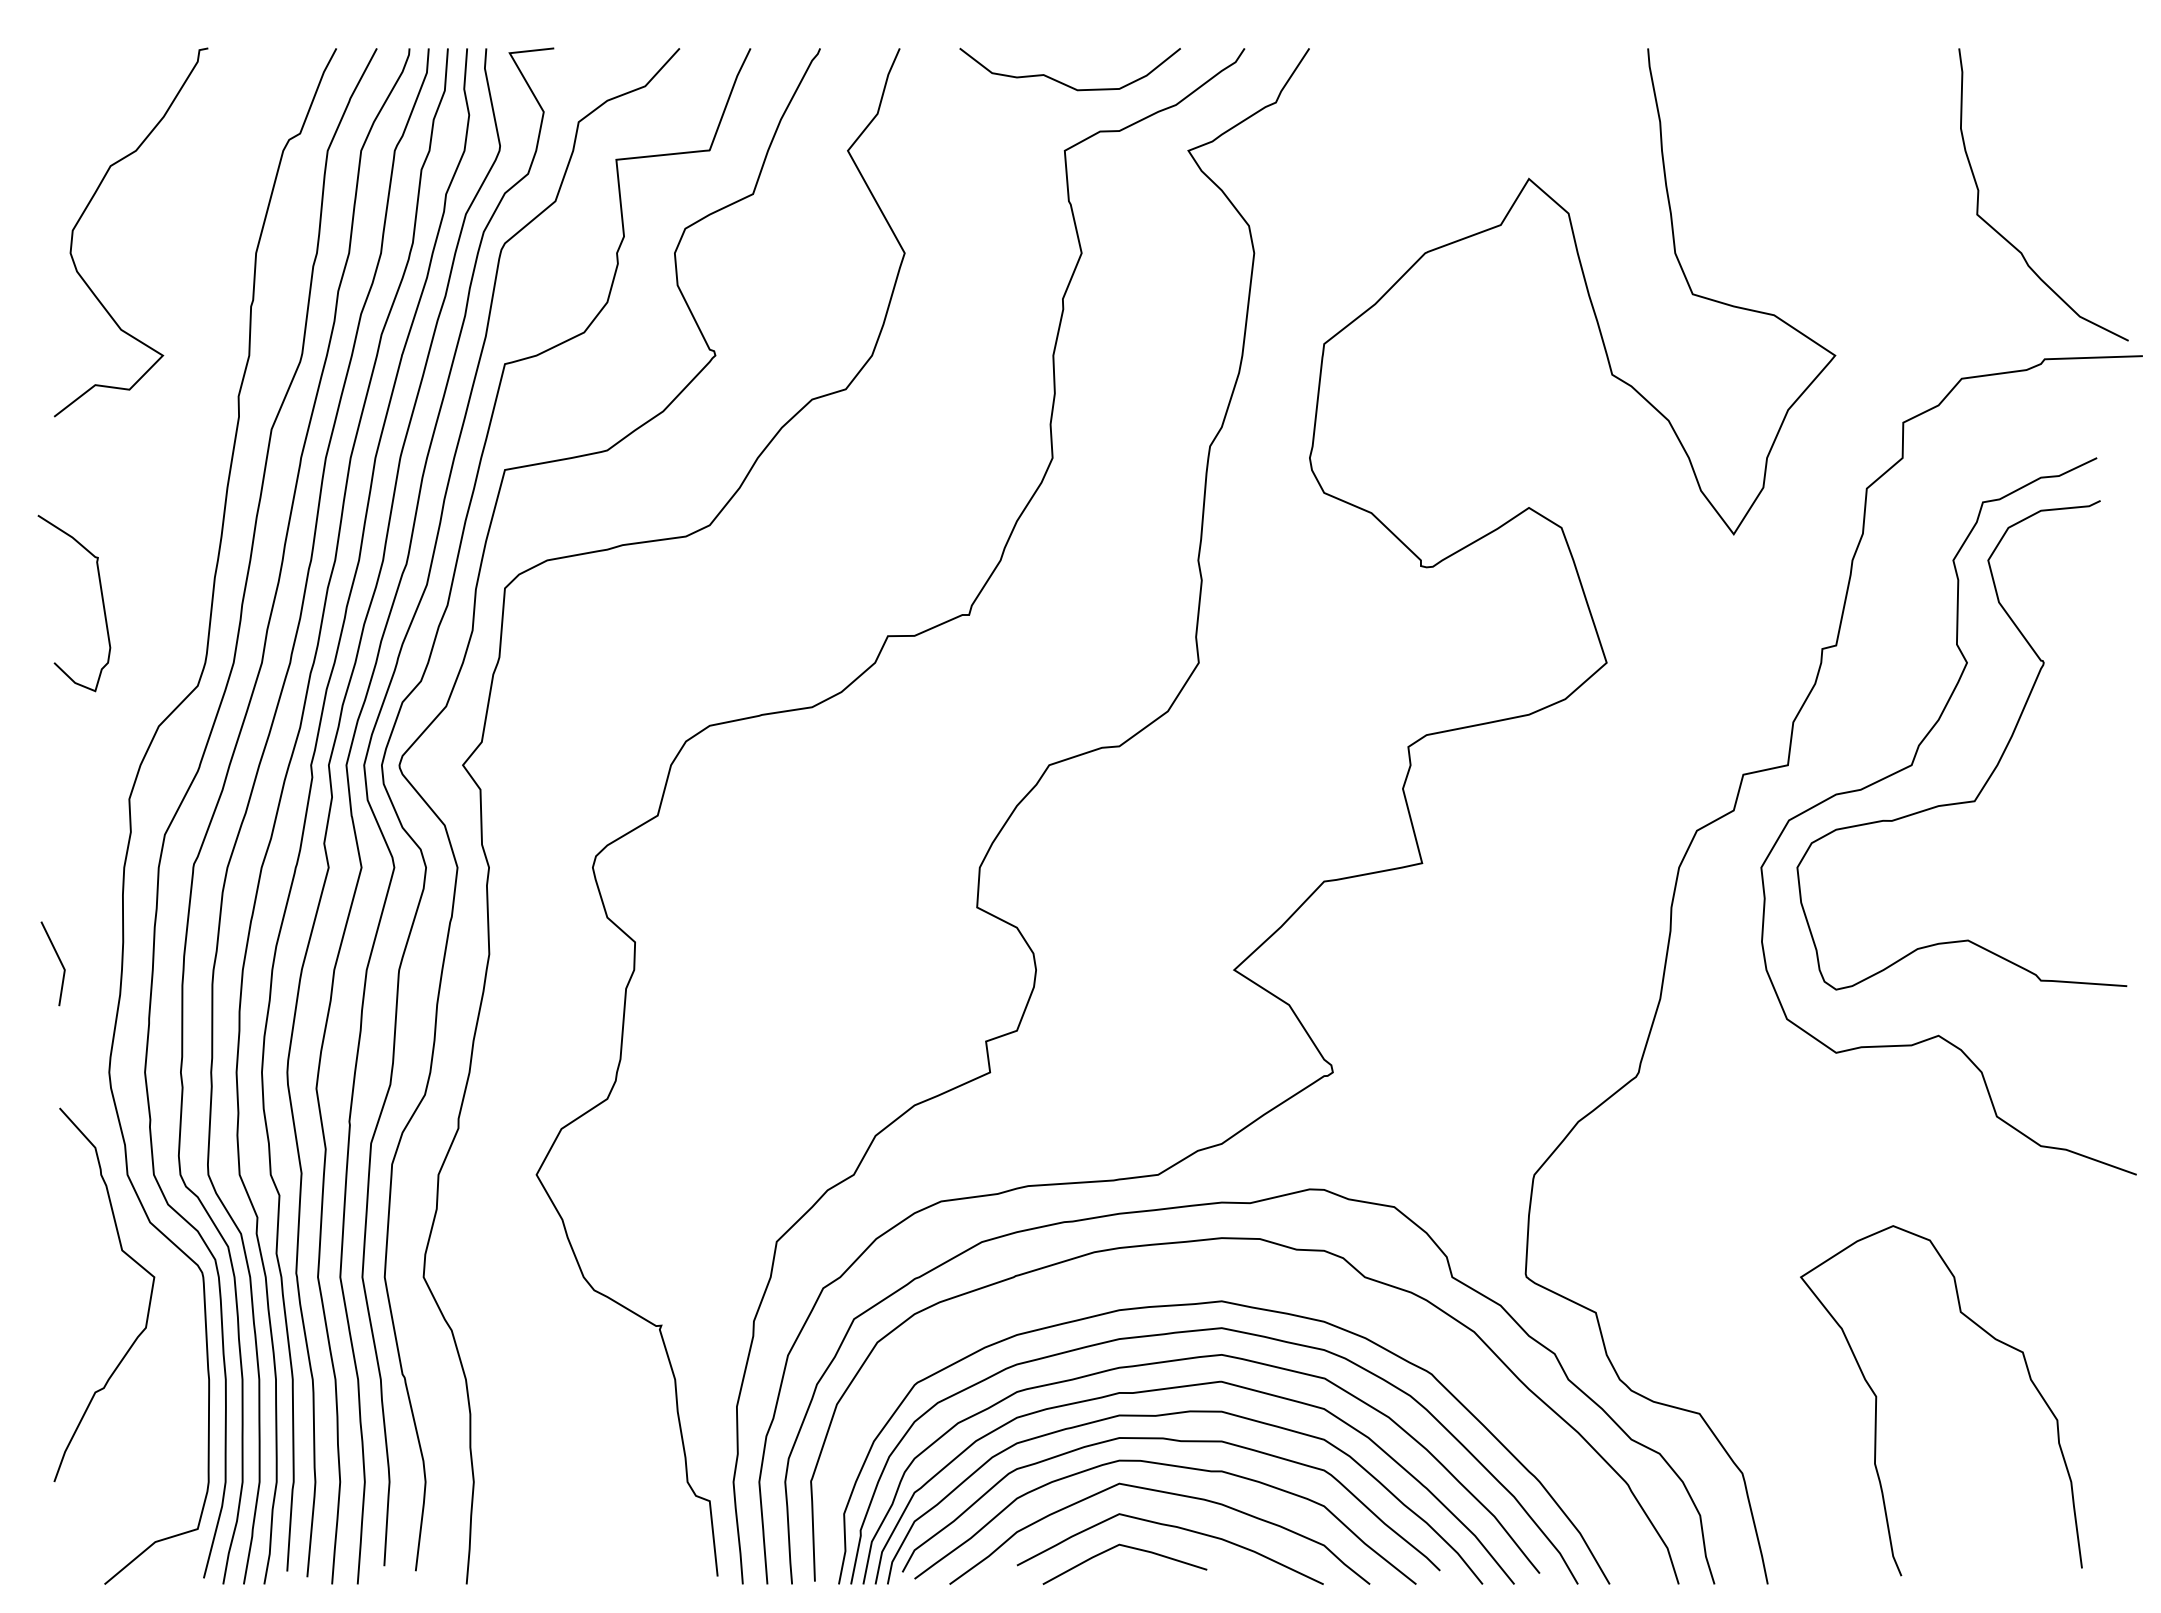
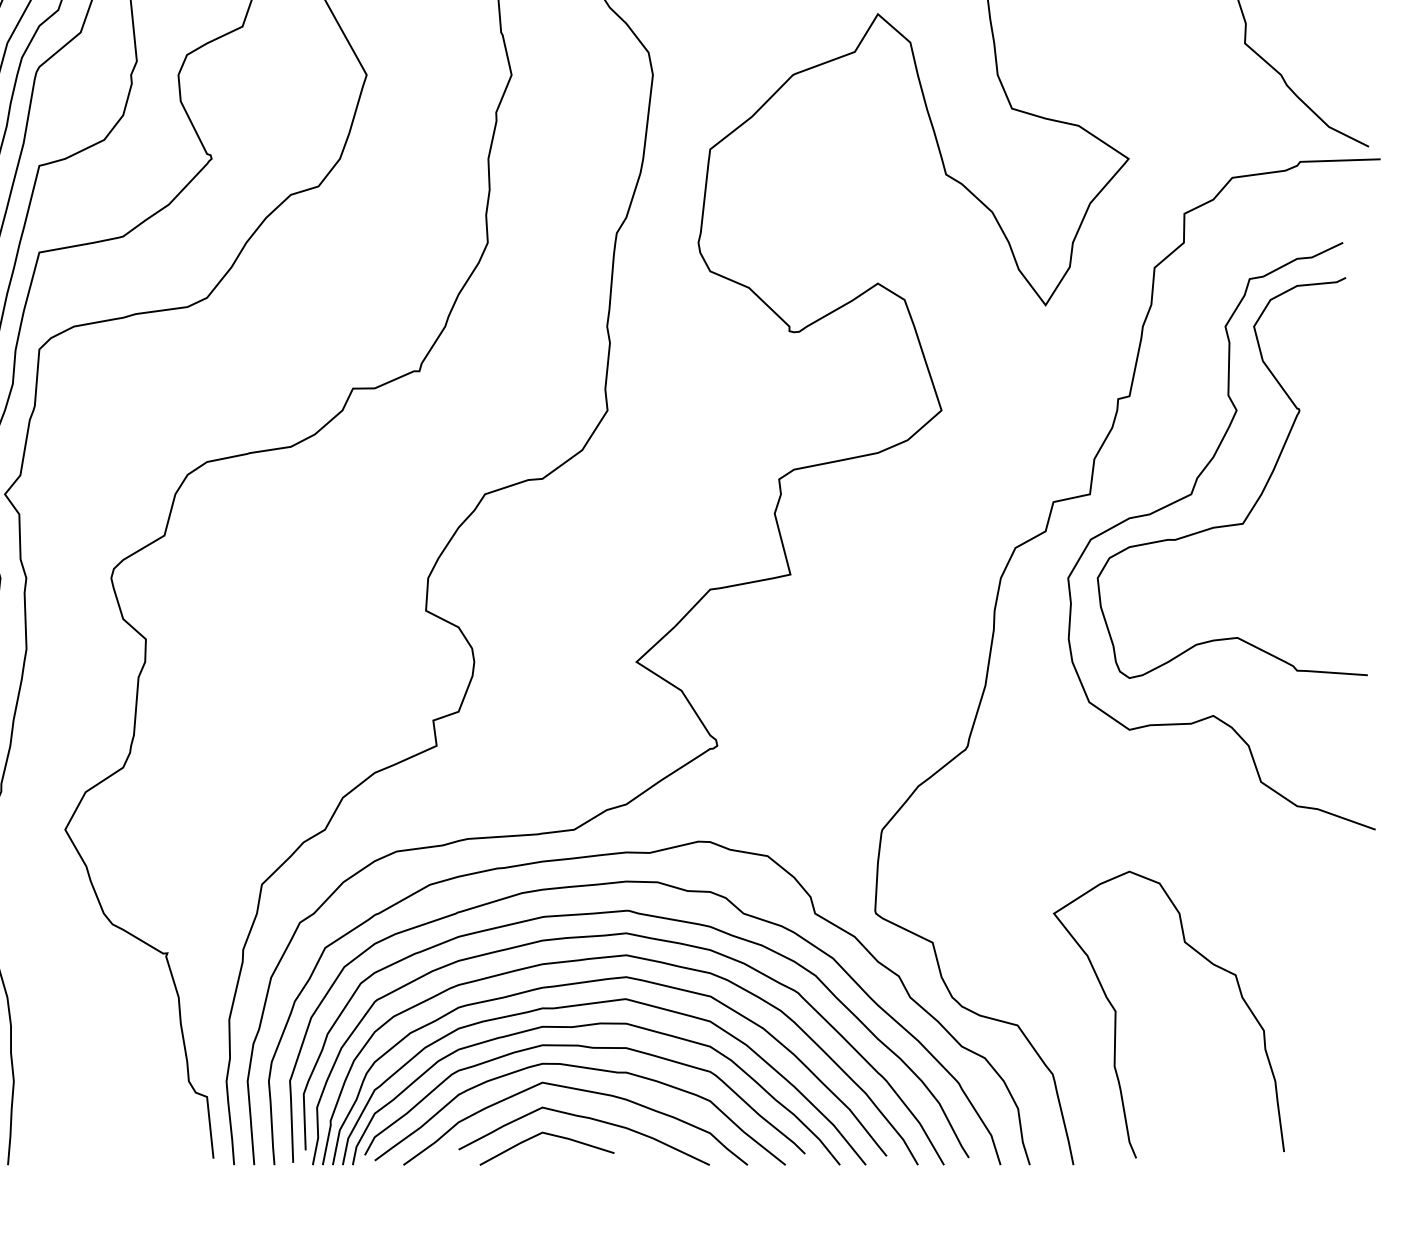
curve: (1259, 1282) -> (657, 917), added
curve: (1877, 1399) -> (1116, 1013), moved

